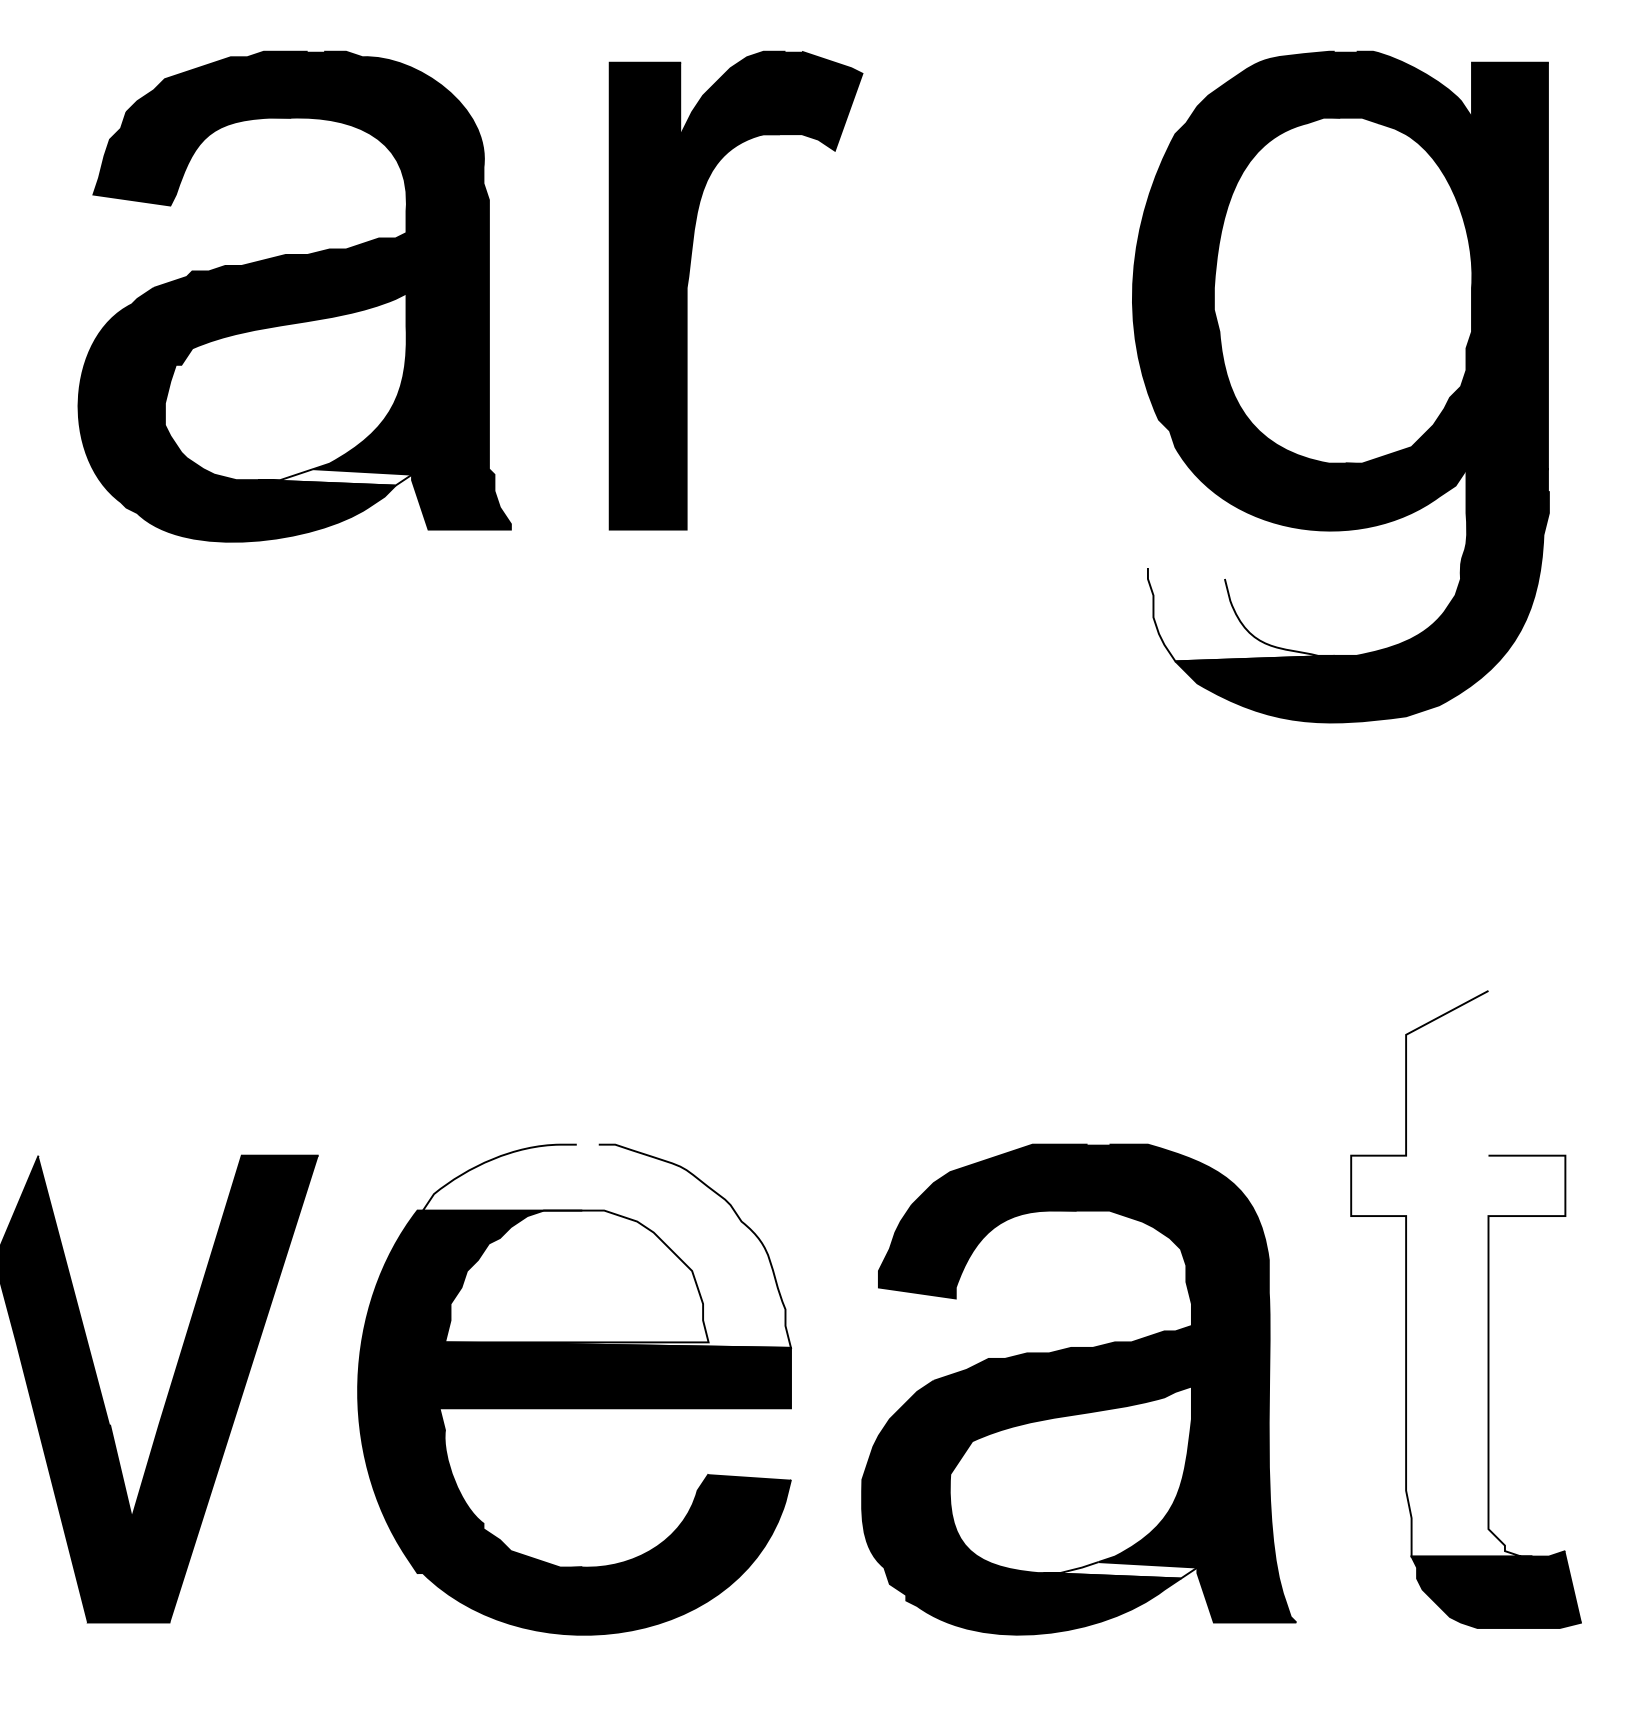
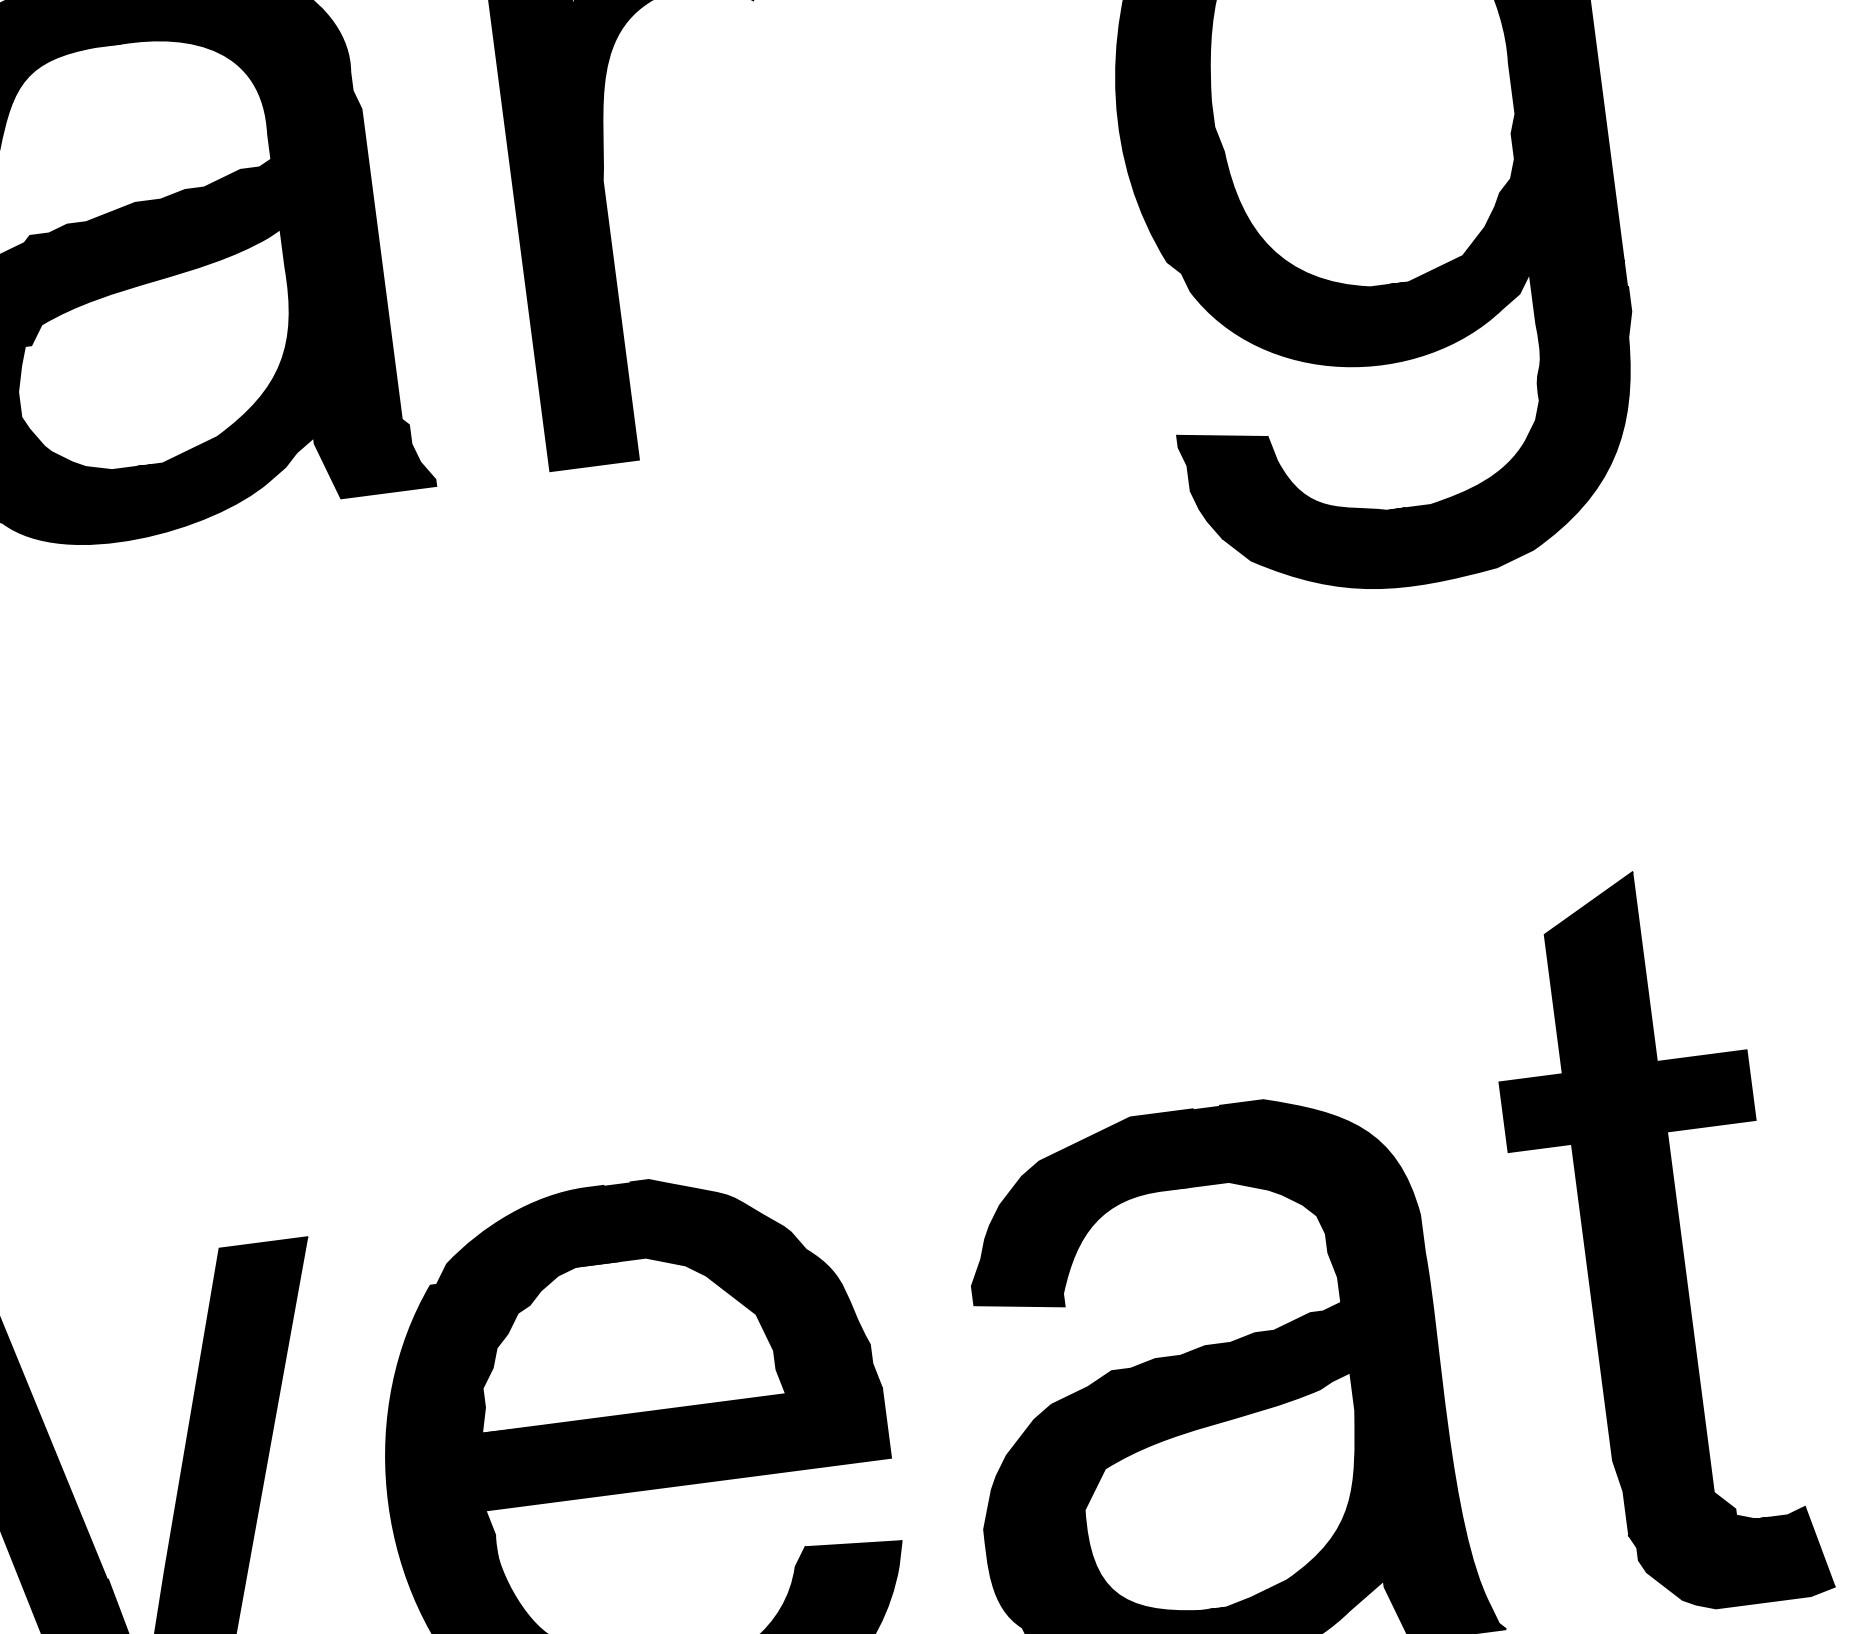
fill: (335, 477) -> (226, 452), added
fill: (1240, 614) -> (1290, 474), added
fill: (606, 1245) -> (653, 1297), added
fill: (1458, 1273) -> (1640, 1202), added
fill: (1120, 1570) -> (1295, 1595), added

